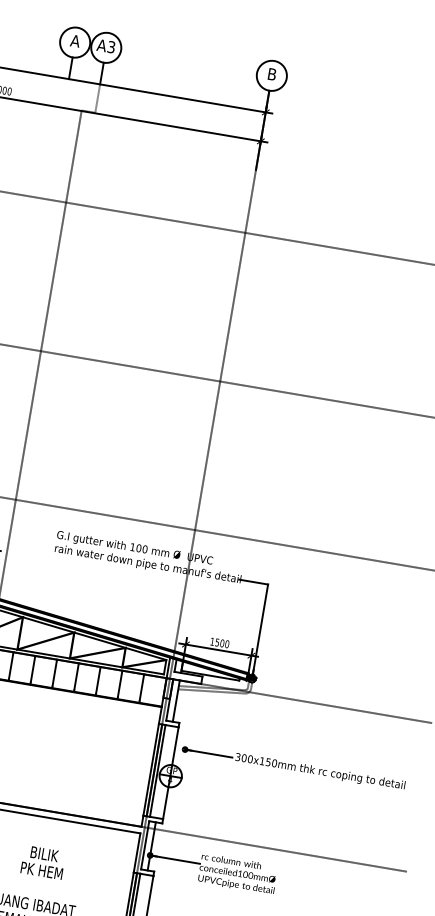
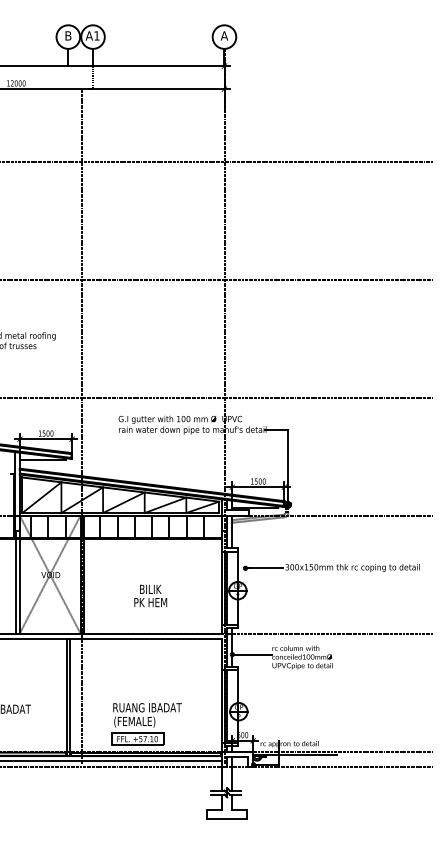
text: (74, 40) -> (67, 35), A -> B
text: (110, 46) -> (96, 35), A3 -> A1
text: (272, 73) -> (224, 35), B -> A
text: (43, 861) -> (150, 595), moved

